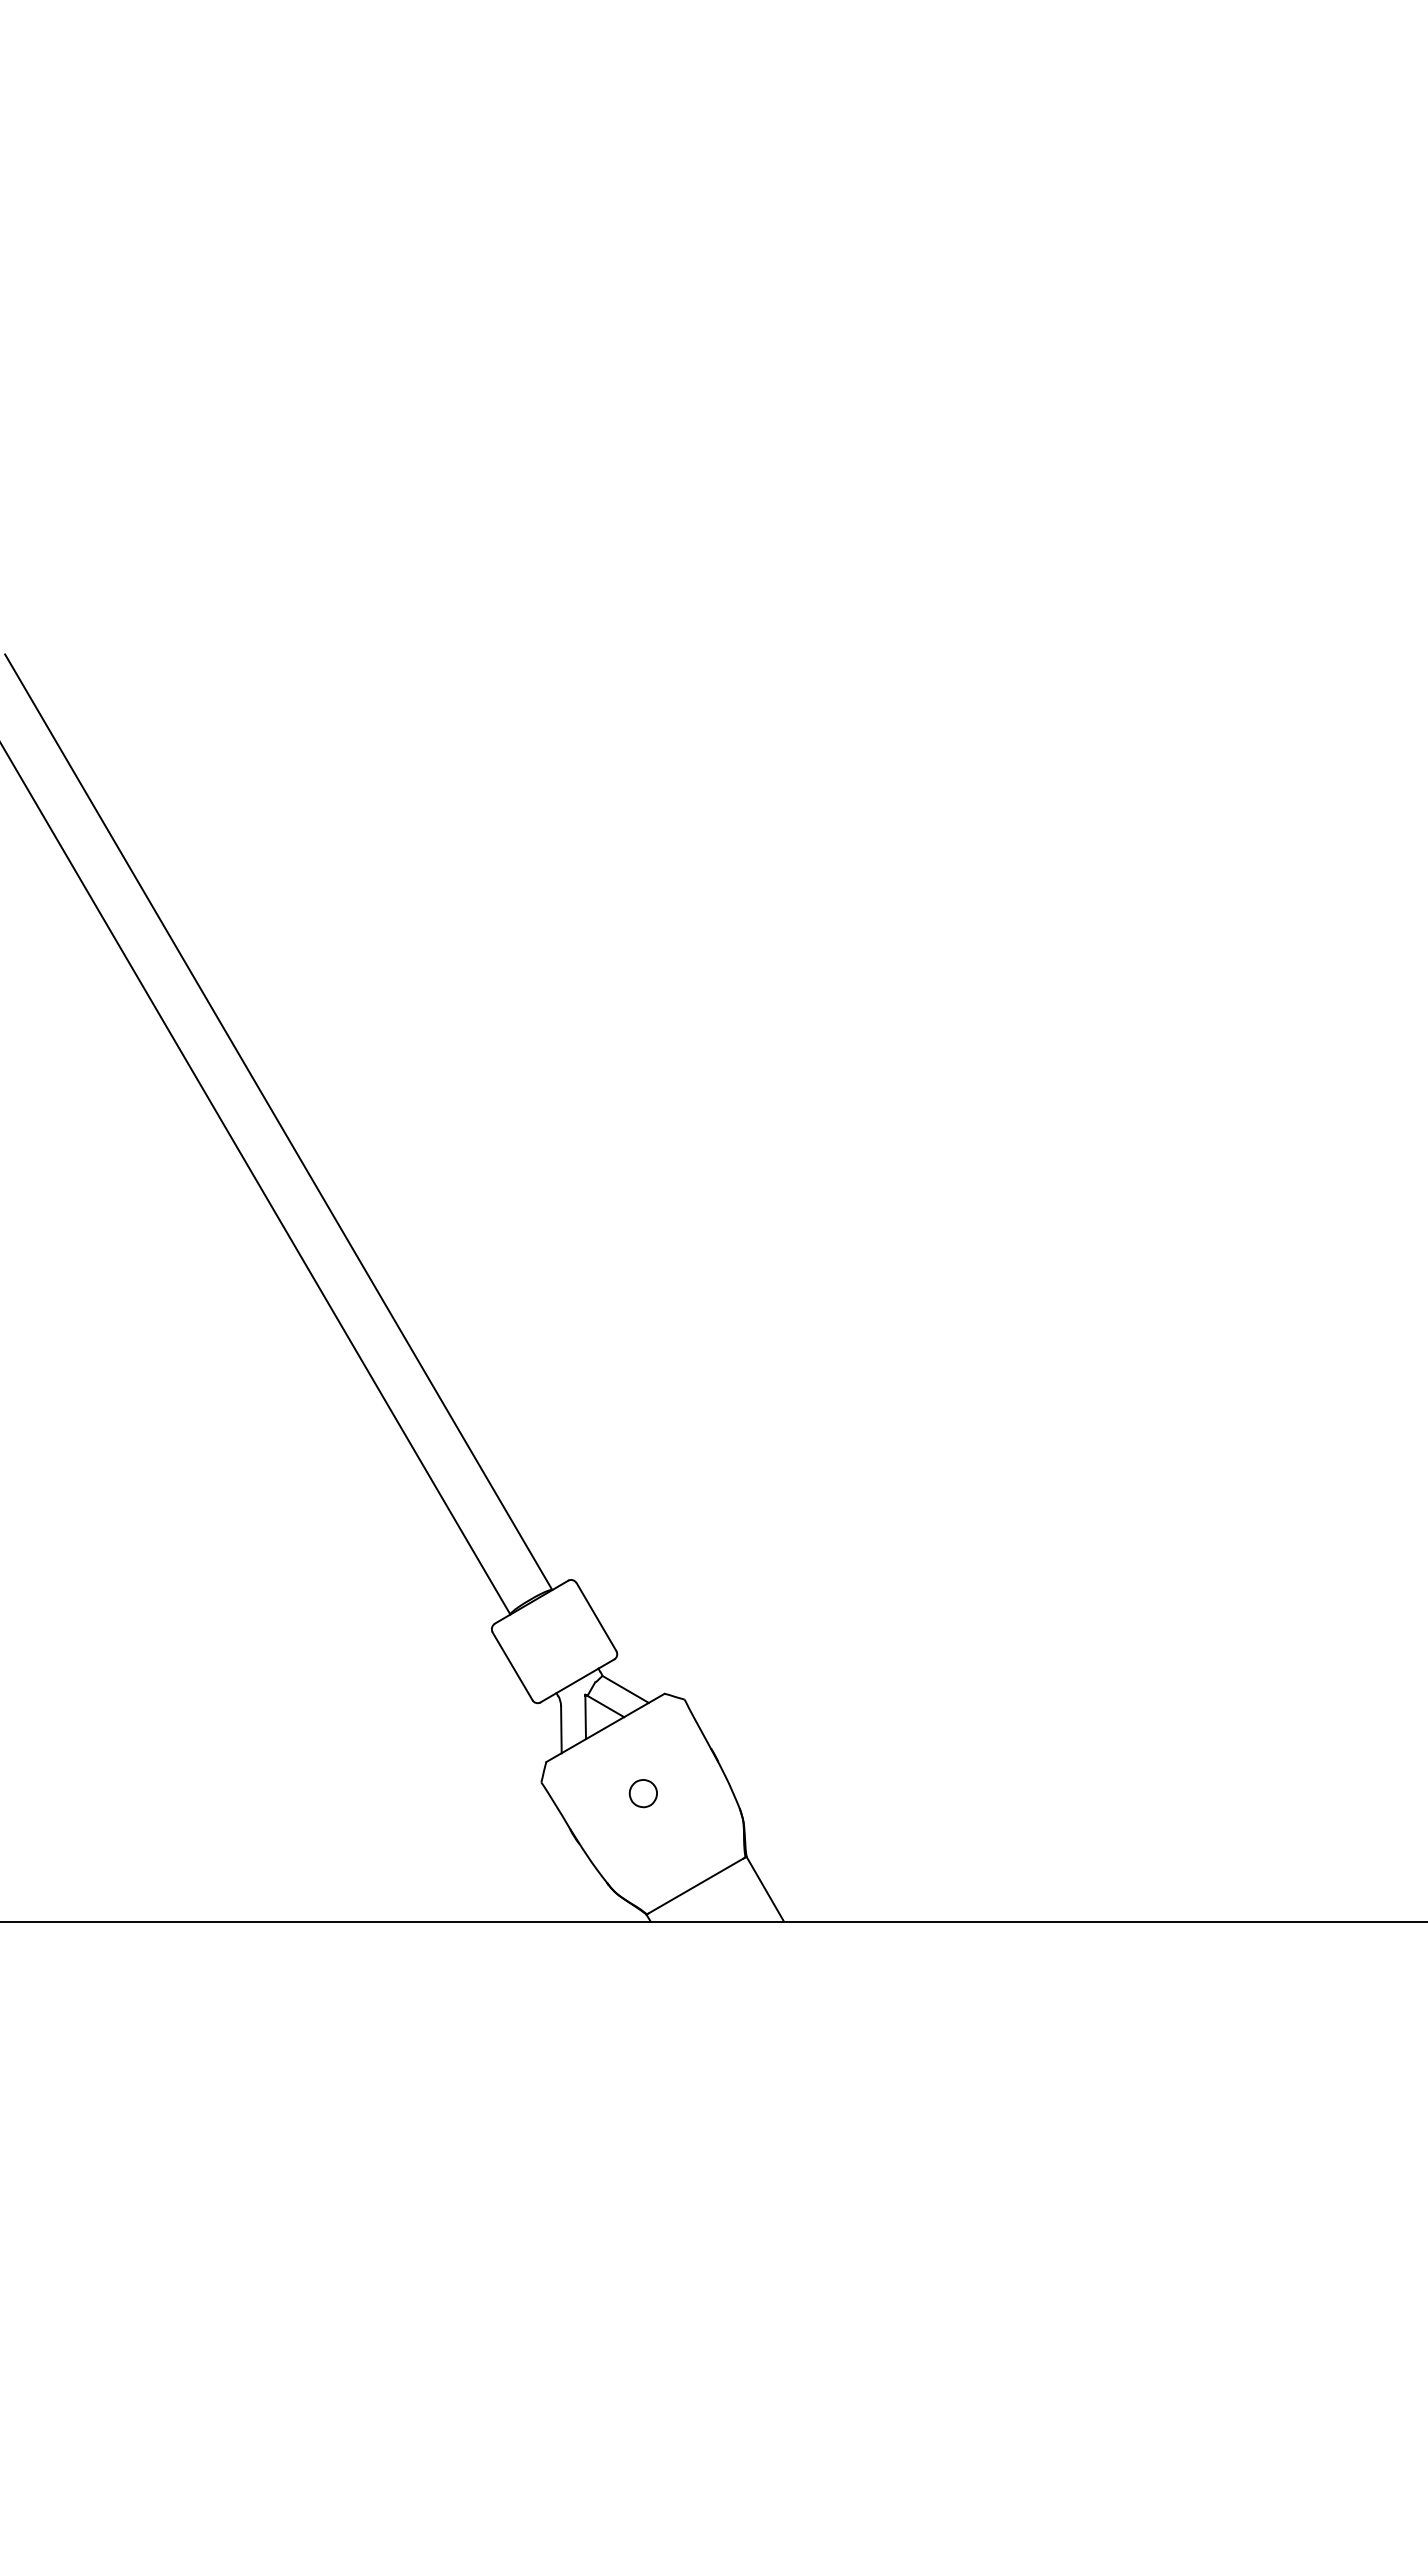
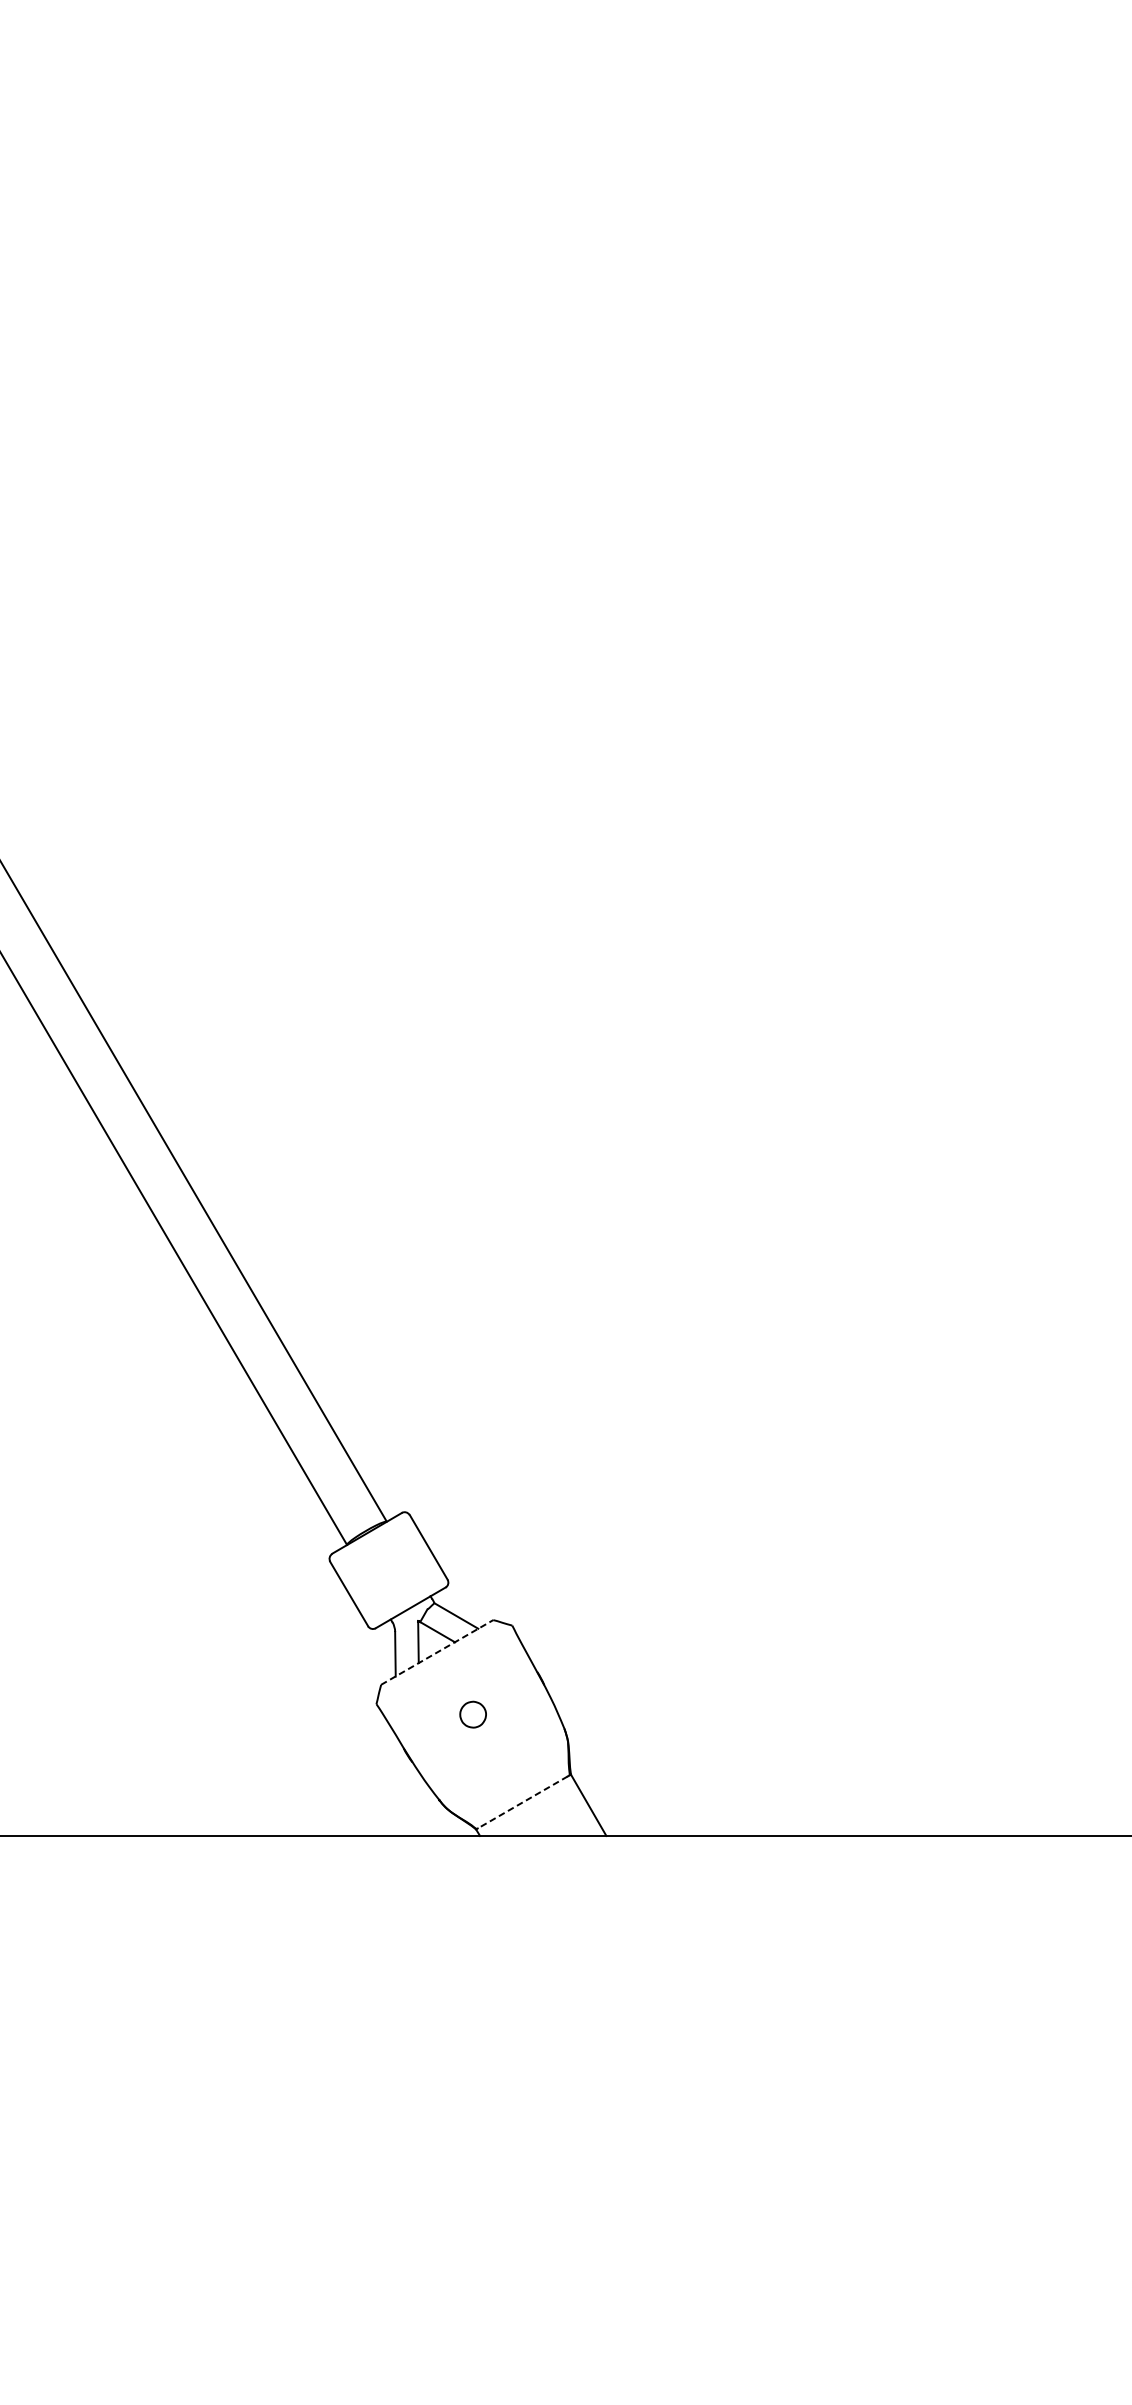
line: (605, 1727) -> (437, 1652), solid -> dashed
line: (695, 1886) -> (522, 1802), solid -> dashed

